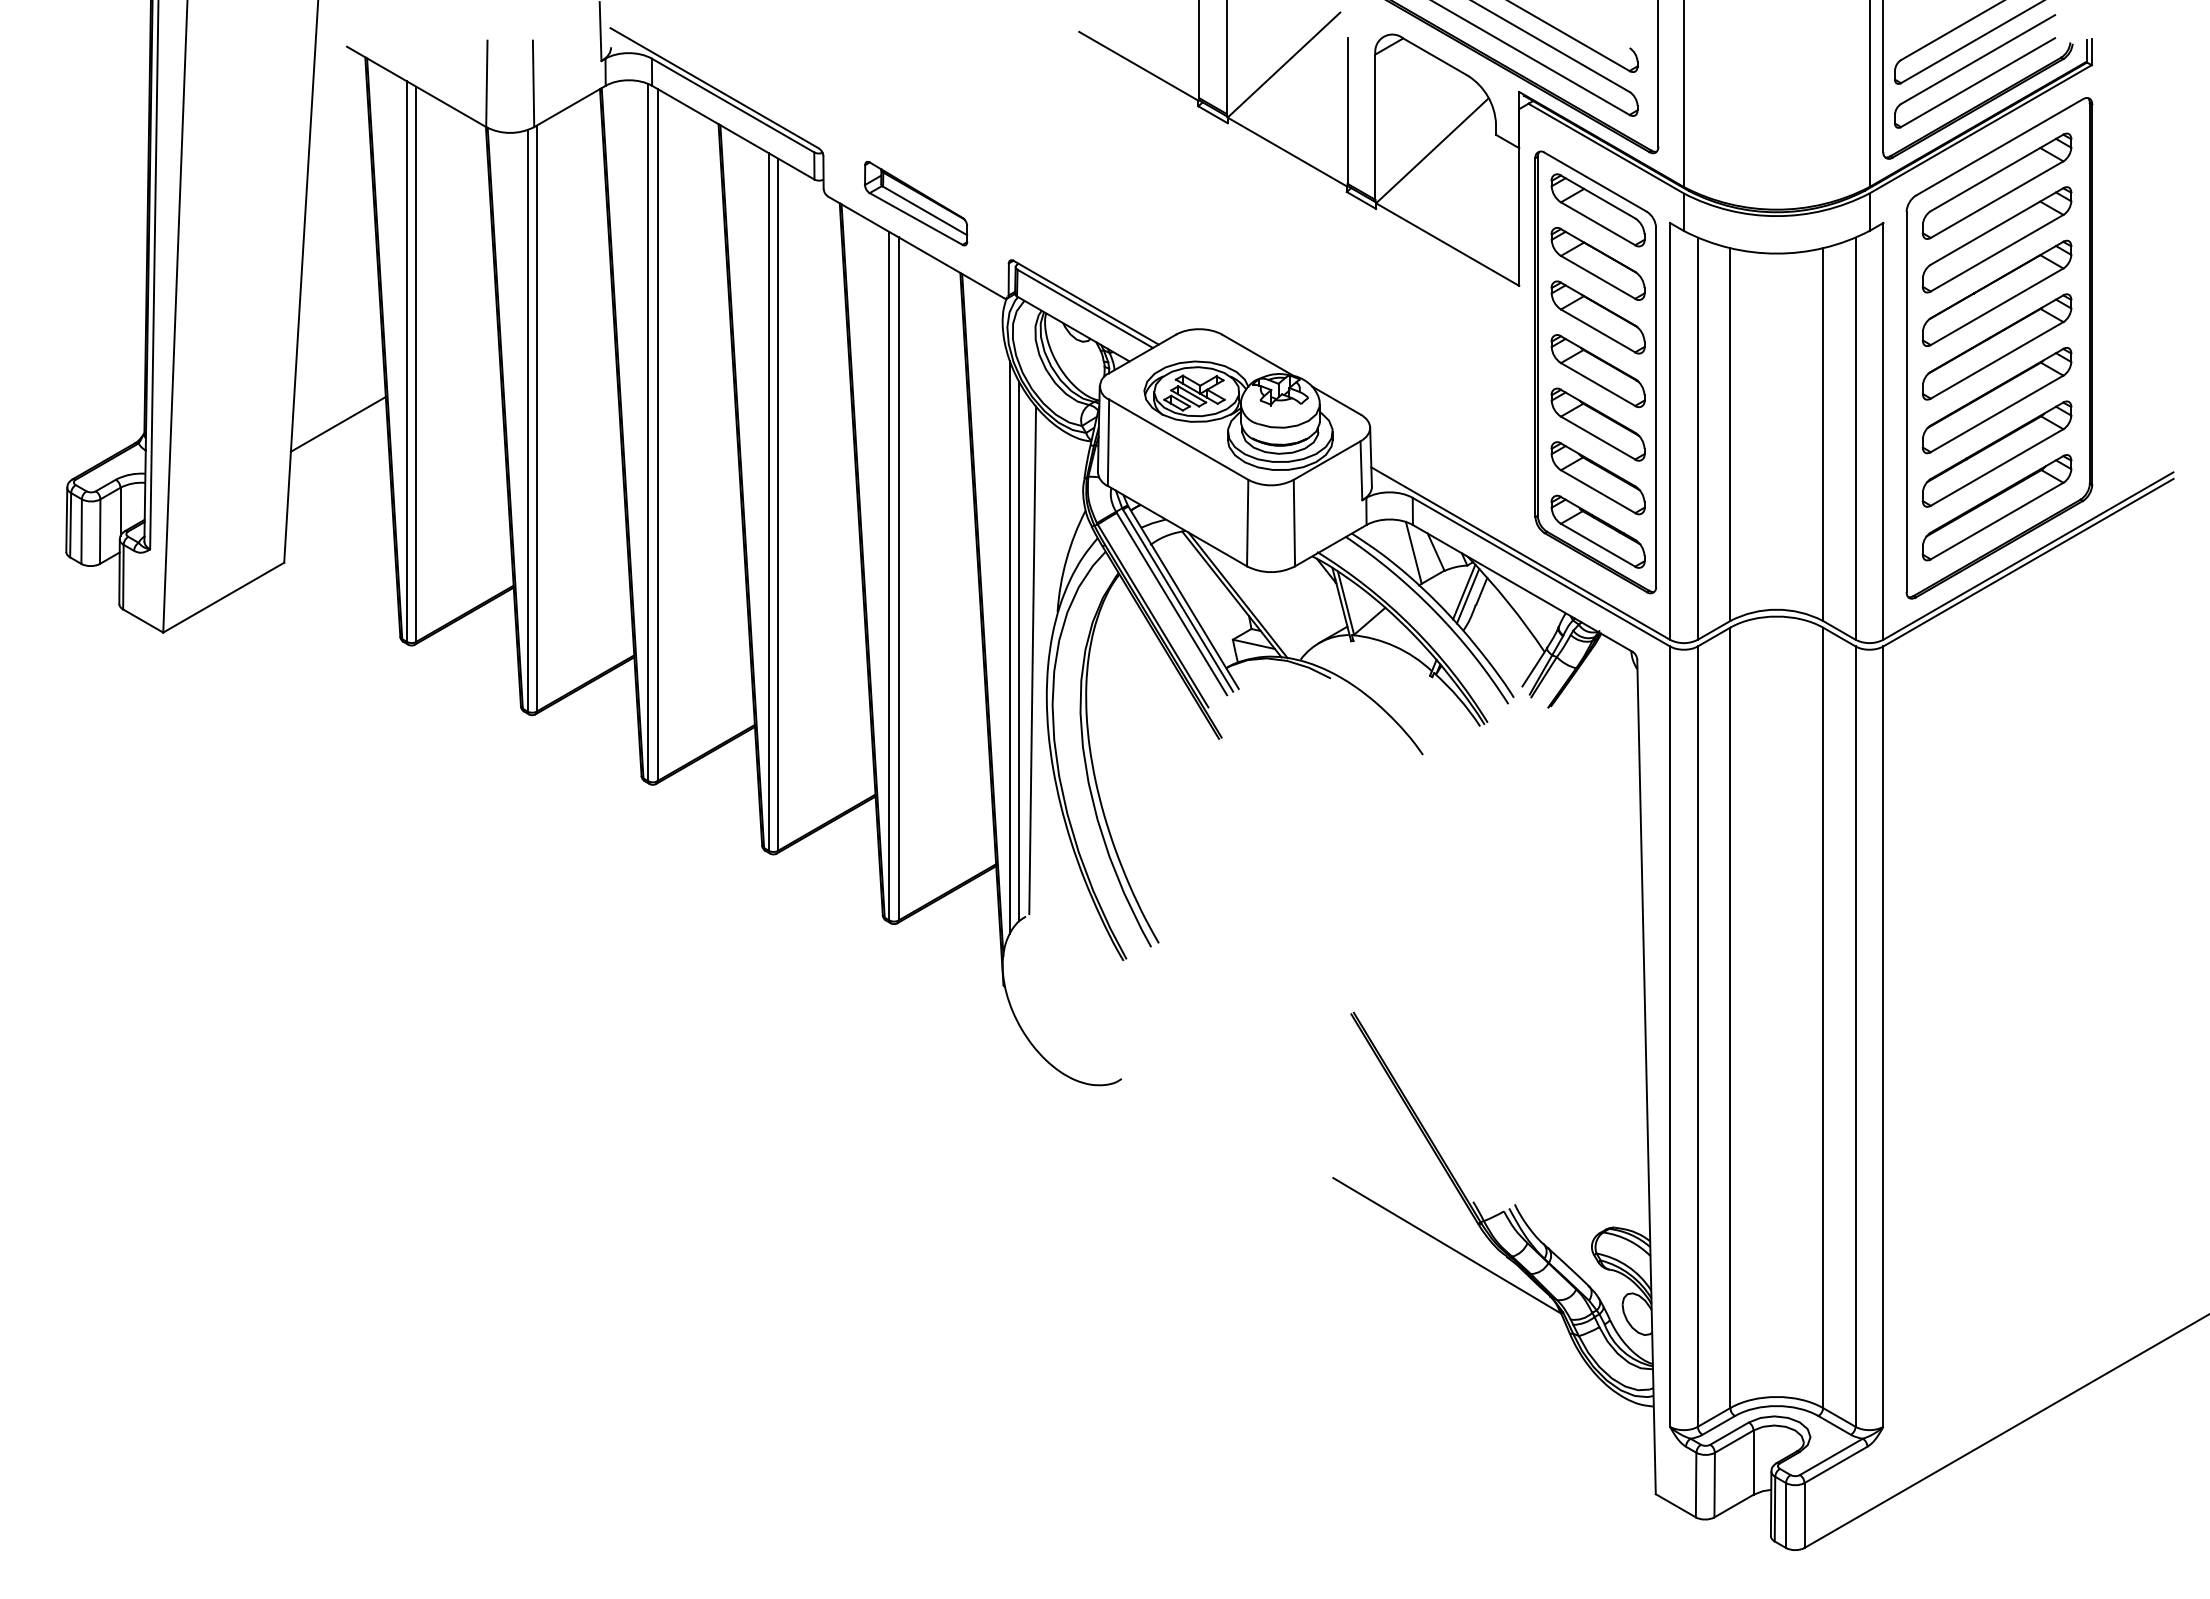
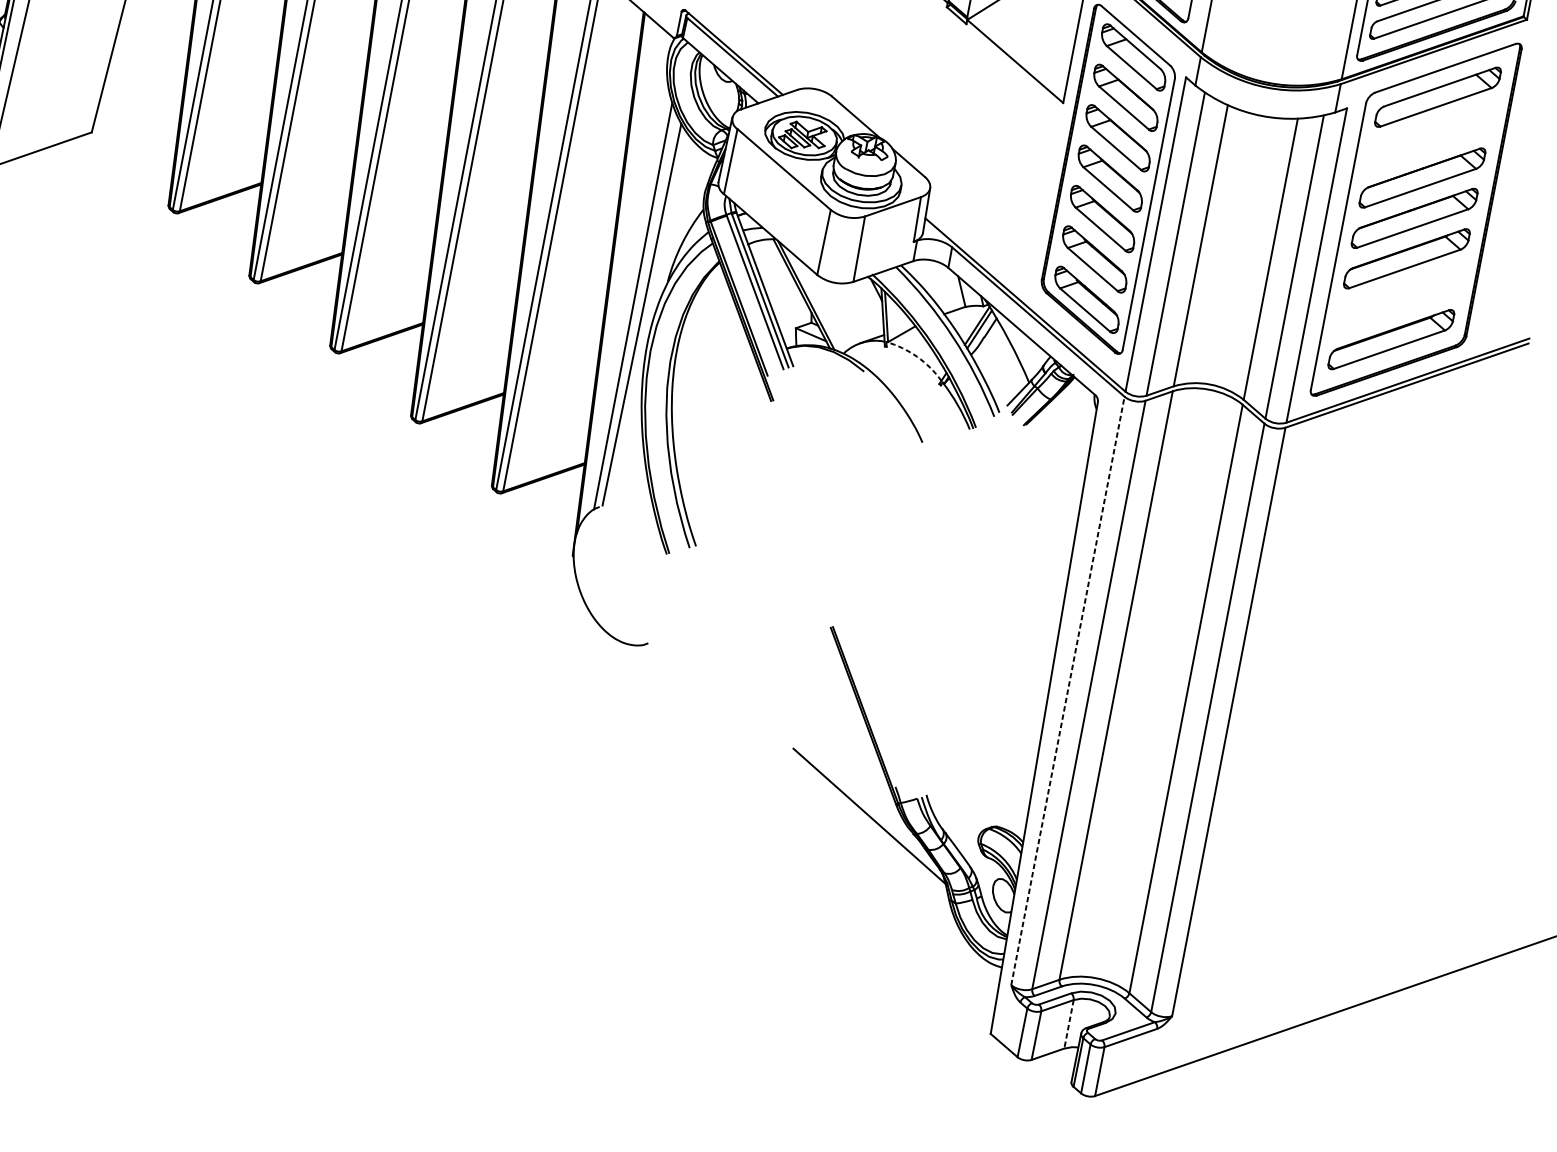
part: (1996, 239) -> (1429, 137), removed
line: (337, 423) -> (152, 35), removed
part: (1996, 453) -> (1398, 298), removed
line: (1413, 552) -> (944, 288), removed
arc: (1395, 646) -> (917, 356), solid -> dashed
line: (1010, 647) -> (627, 301), removed
line: (1670, 1036) -> (1068, 690), solid -> dashed
line: (1753, 1463) -> (1068, 1024), solid -> dashed

